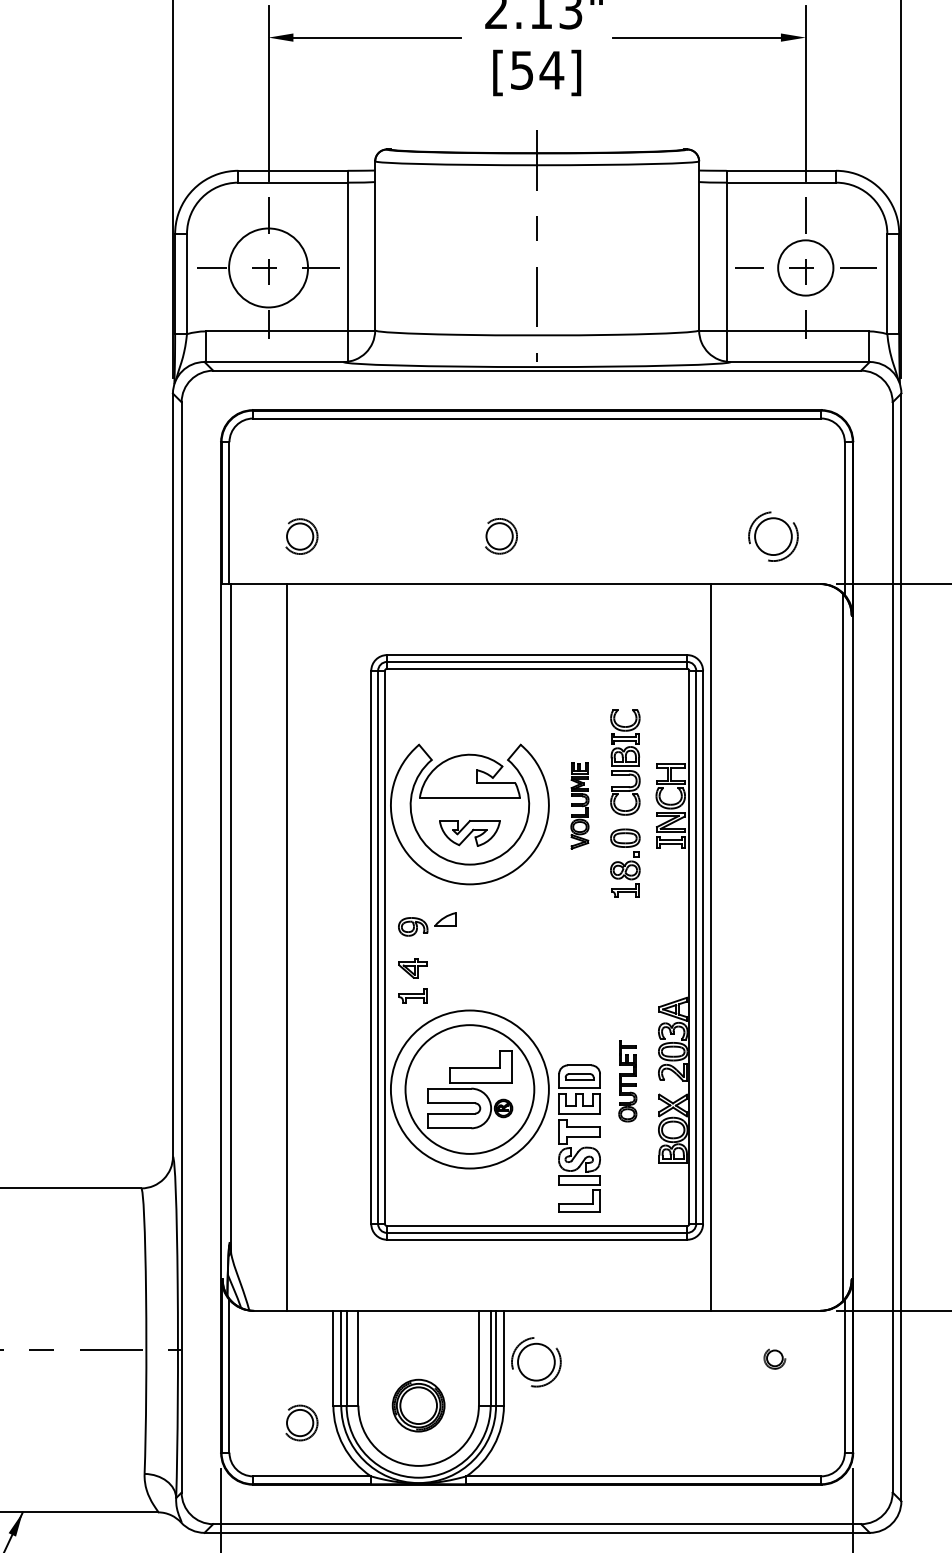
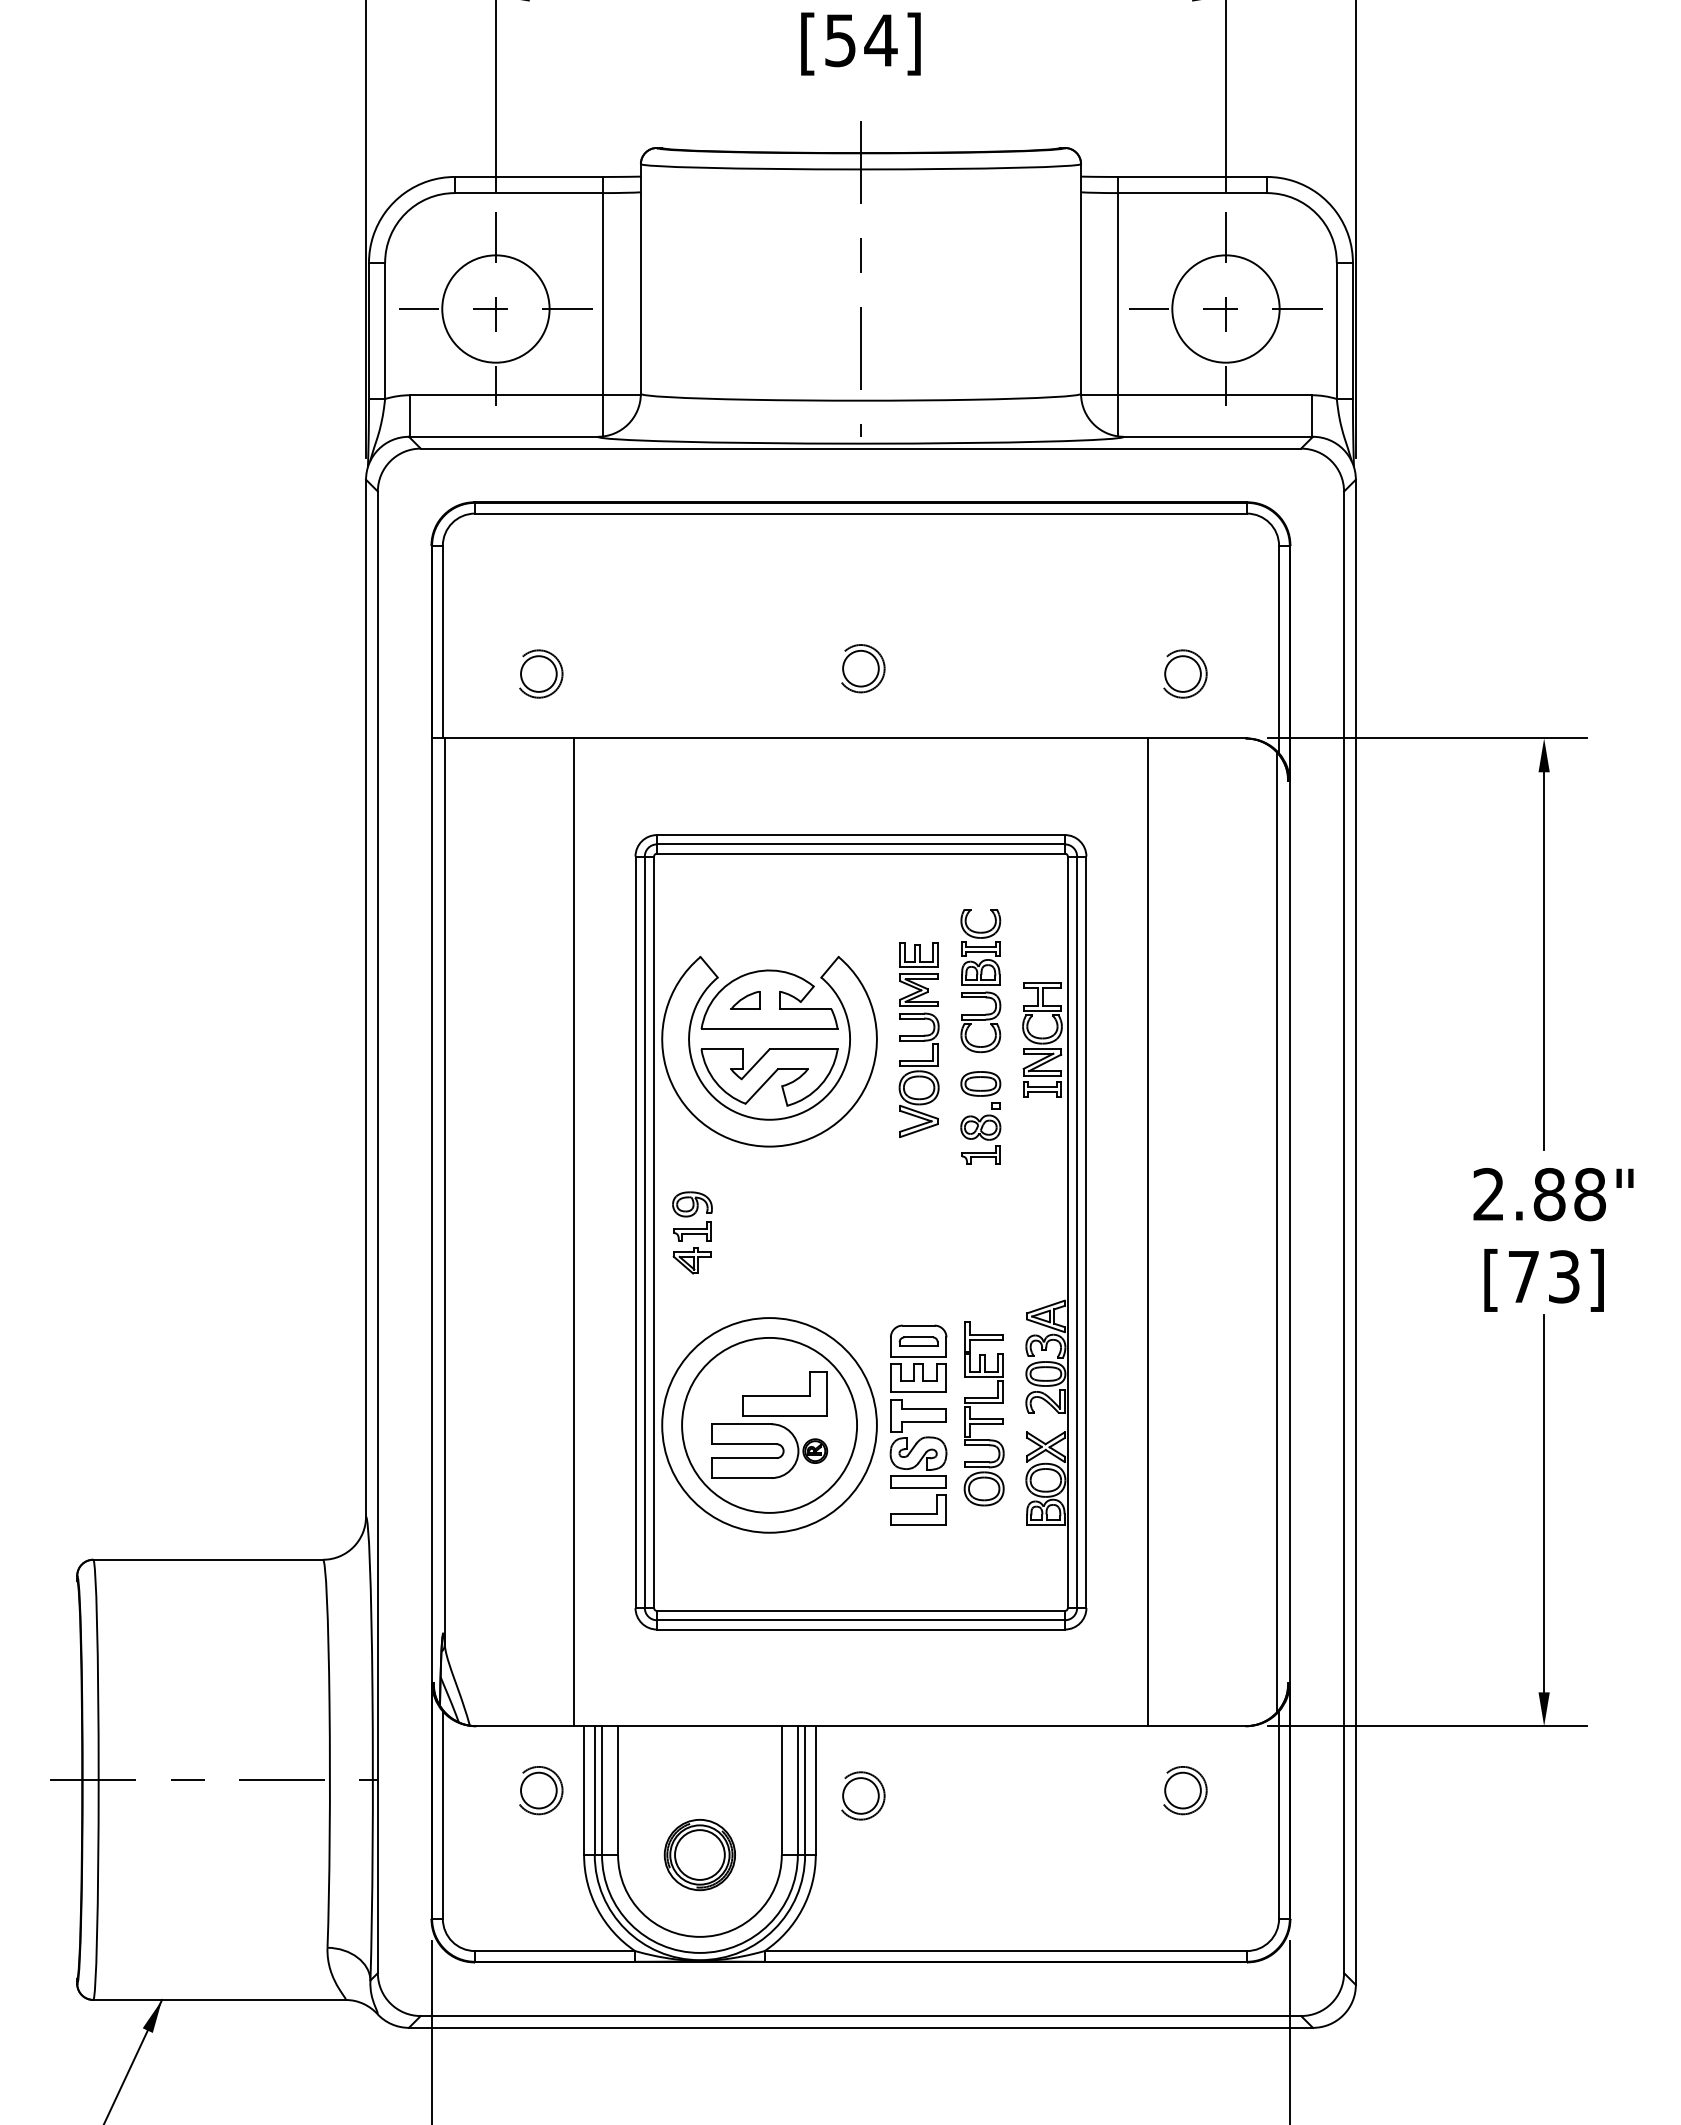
circle: (805, 267) -> (1225, 308), size x1.43
part: (501, 536) -> (863, 668), moved
part: (775, 536) -> (1185, 673), size x0.71
part: (579, 805) -> (918, 1039), size x1.67
part: (469, 833) -> (769, 1077), size x1.67
part: (445, 919) -> (745, 1000), moved
line: (287, 947) -> (573, 1232), moved
line: (711, 947) -> (1148, 1232), moved
part: (413, 996) -> (692, 1231), moved
part: (627, 1080) -> (983, 1413), size x1.67
part: (579, 1138) -> (918, 1424), moved
part: (775, 1358) -> (1185, 1790), size x1.67
part: (539, 1361) -> (863, 1795), size x0.71
part: (302, 1422) -> (541, 1790), moved

